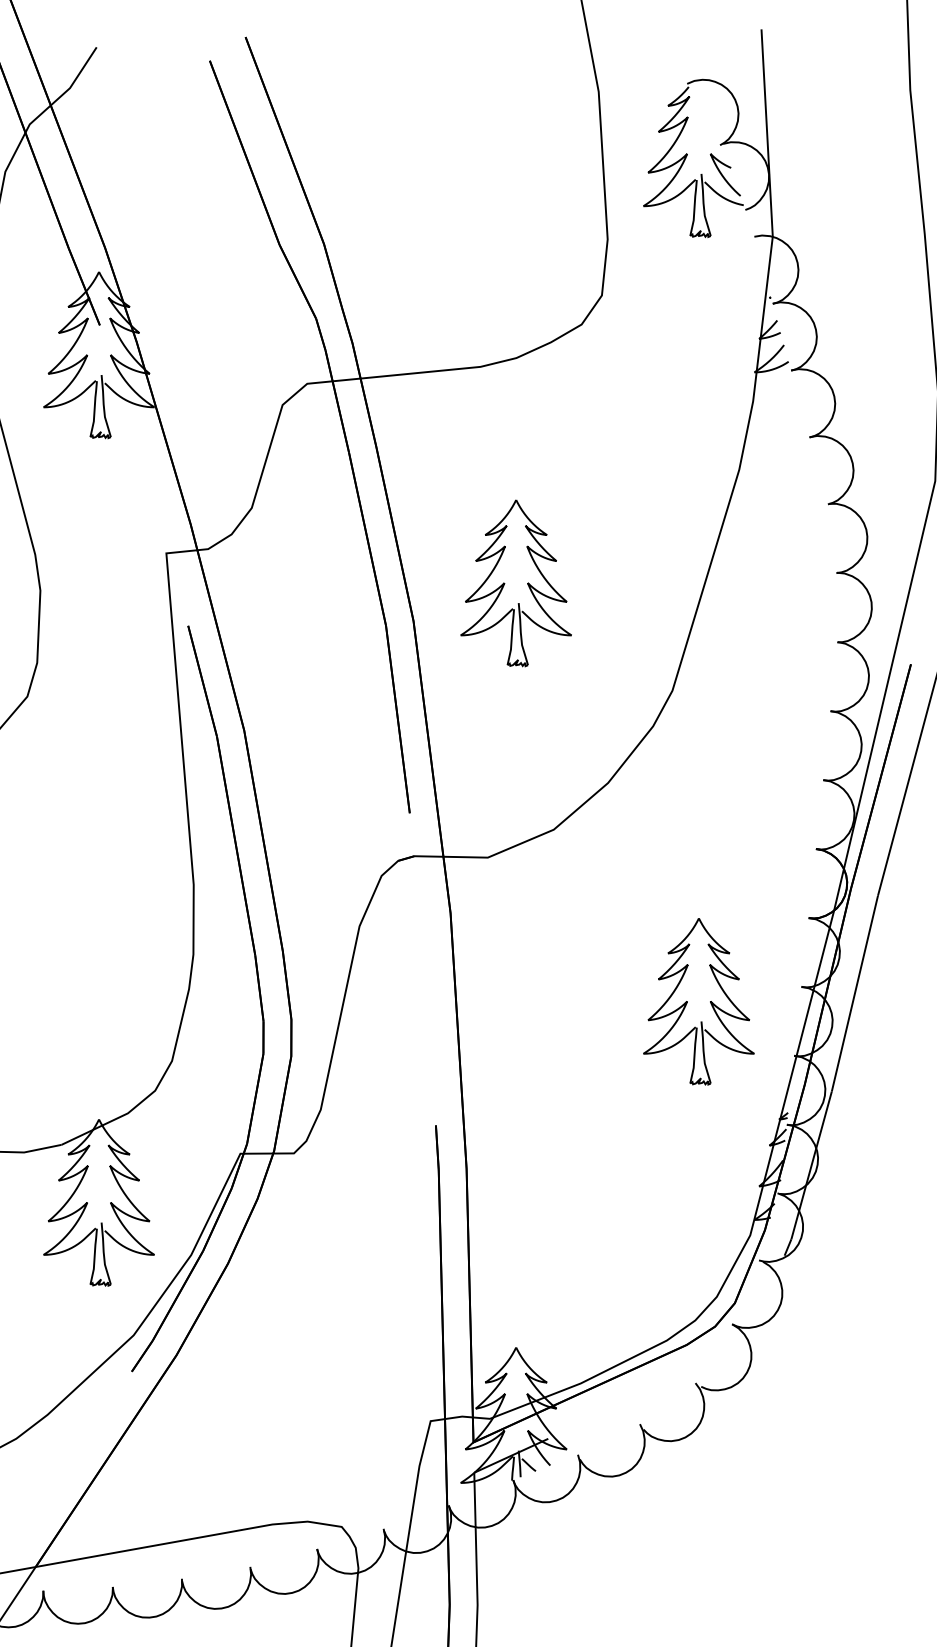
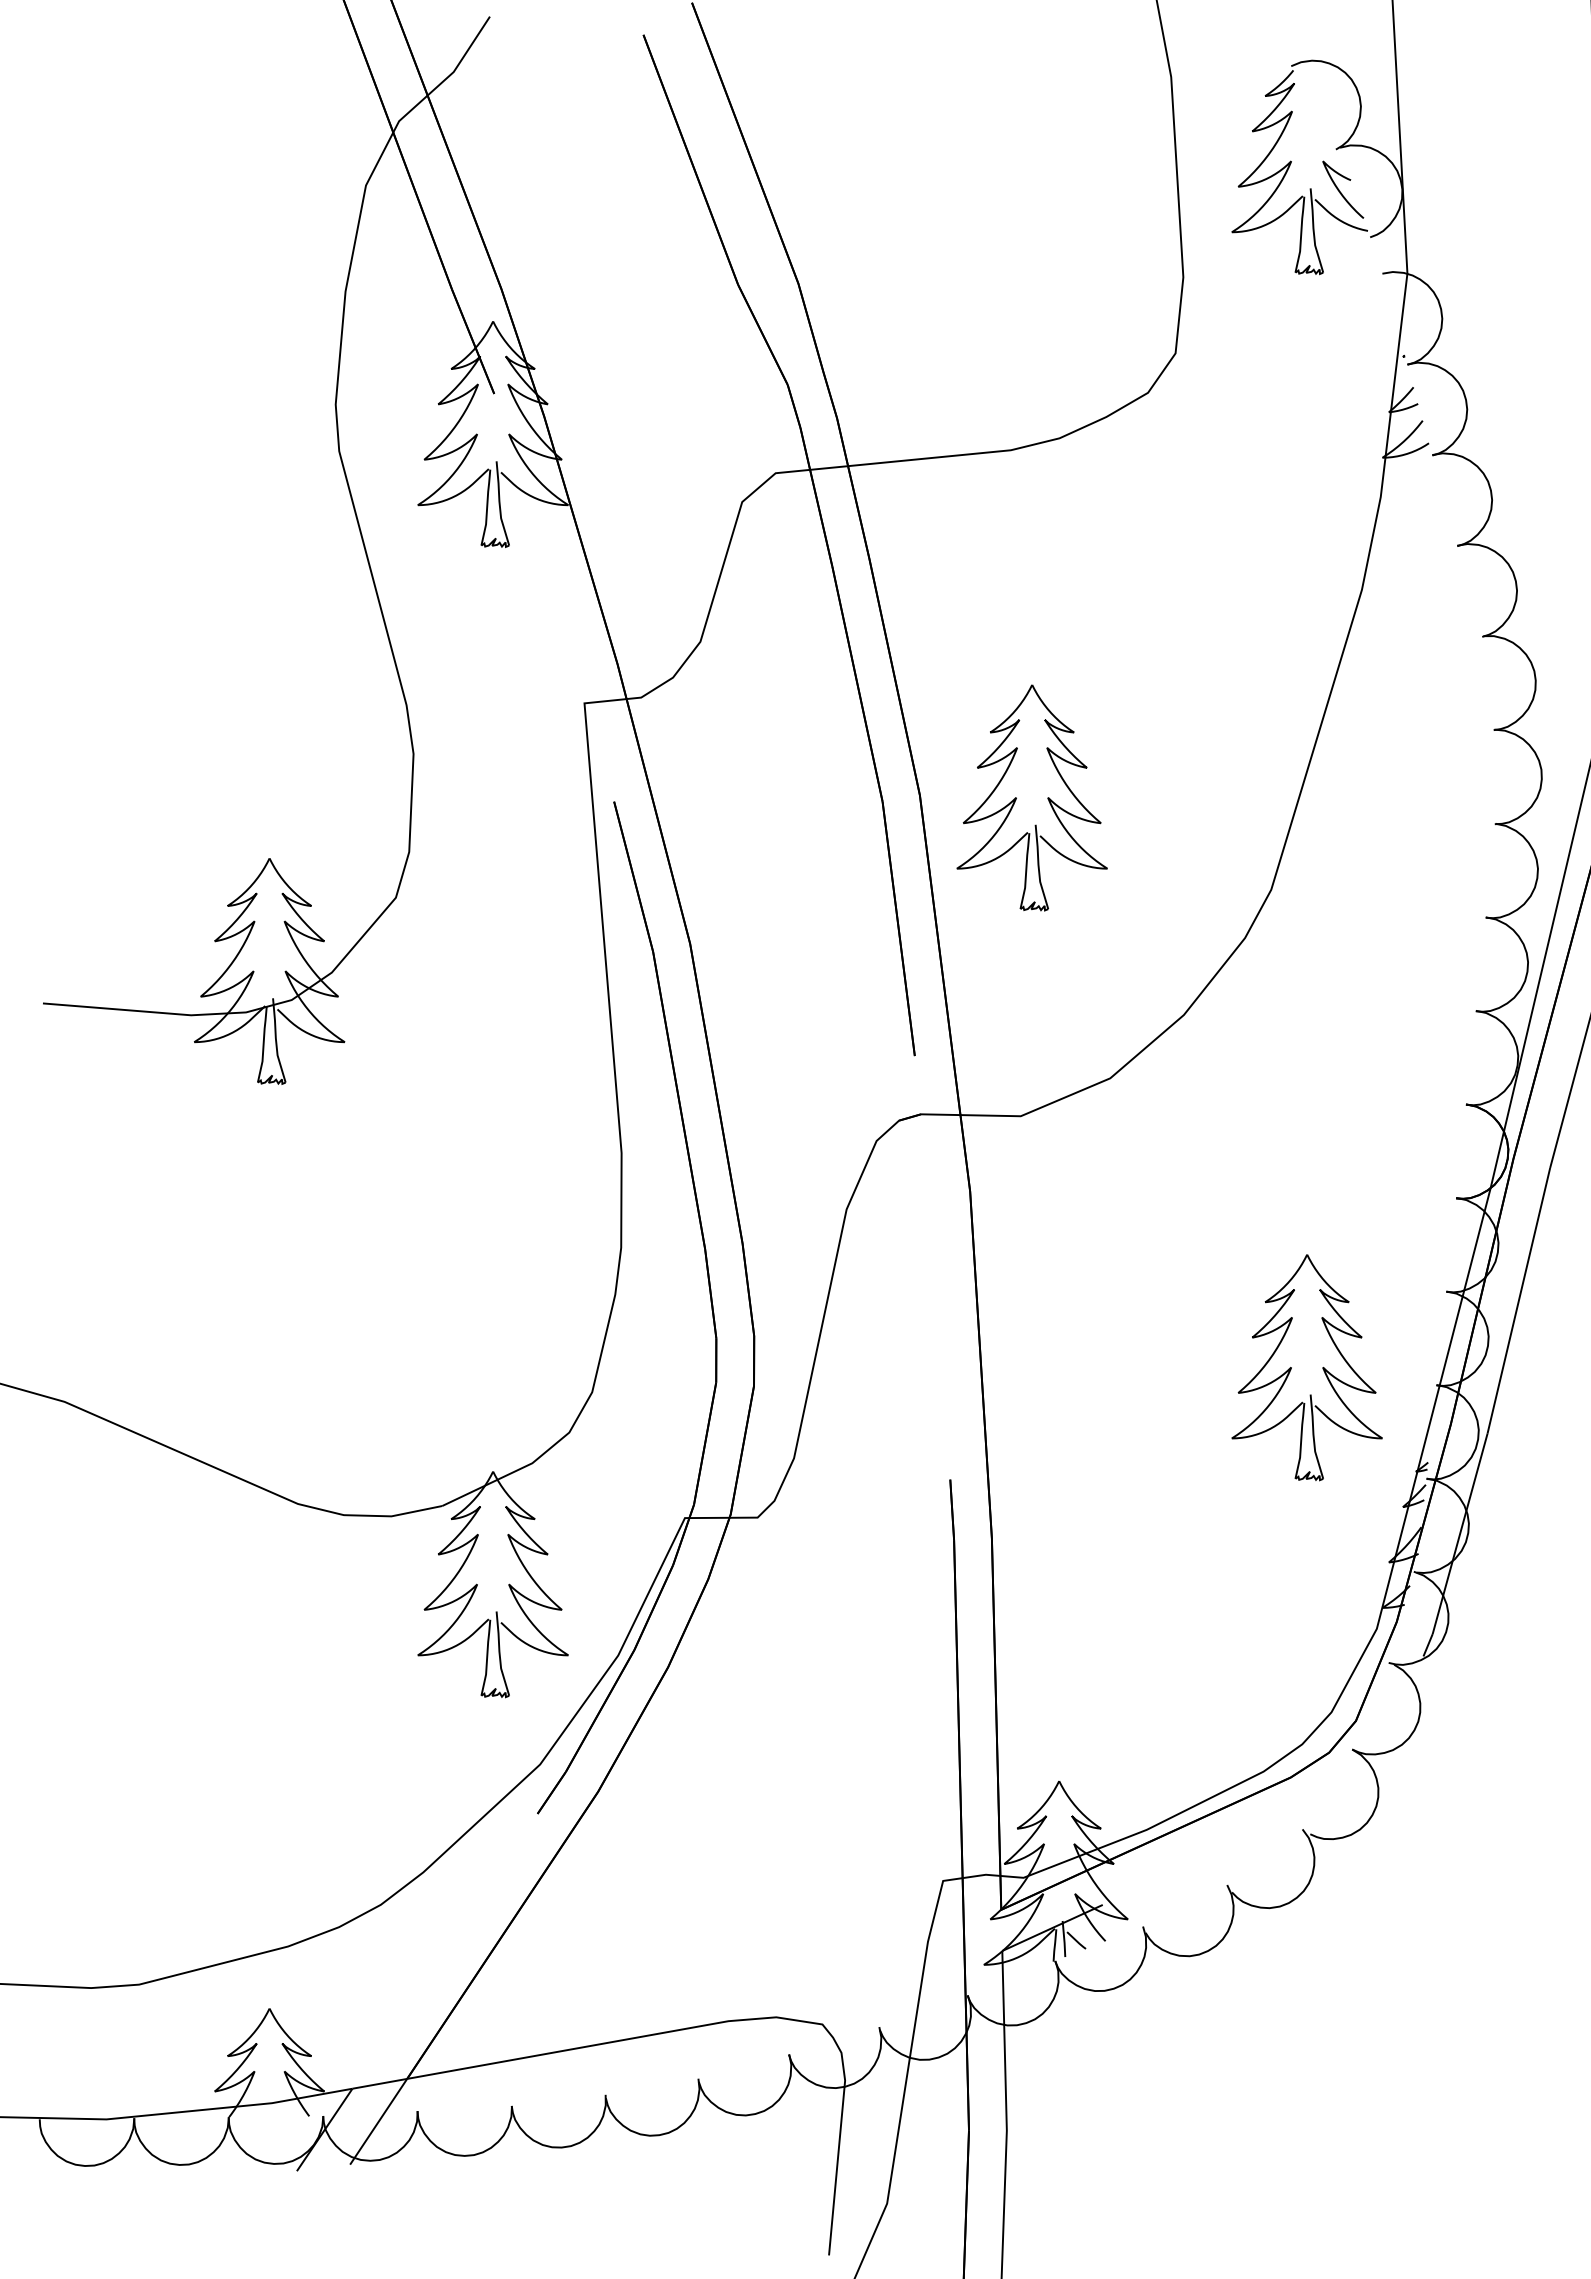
part: (504, 582) -> (1016, 797), moved
part: (687, 1001) -> (1291, 1367), moved

